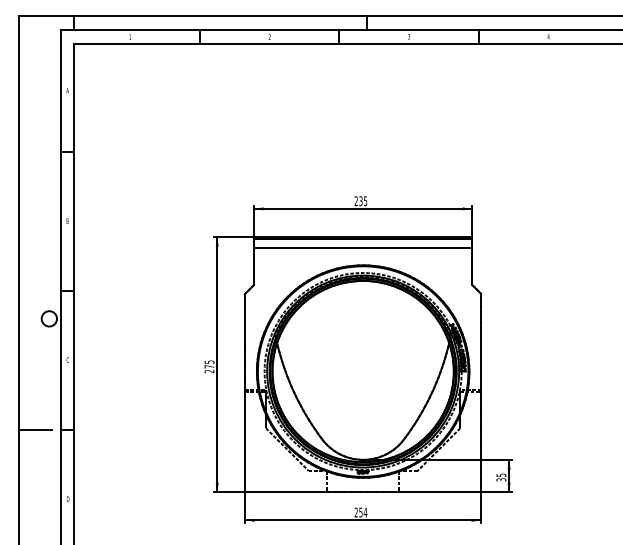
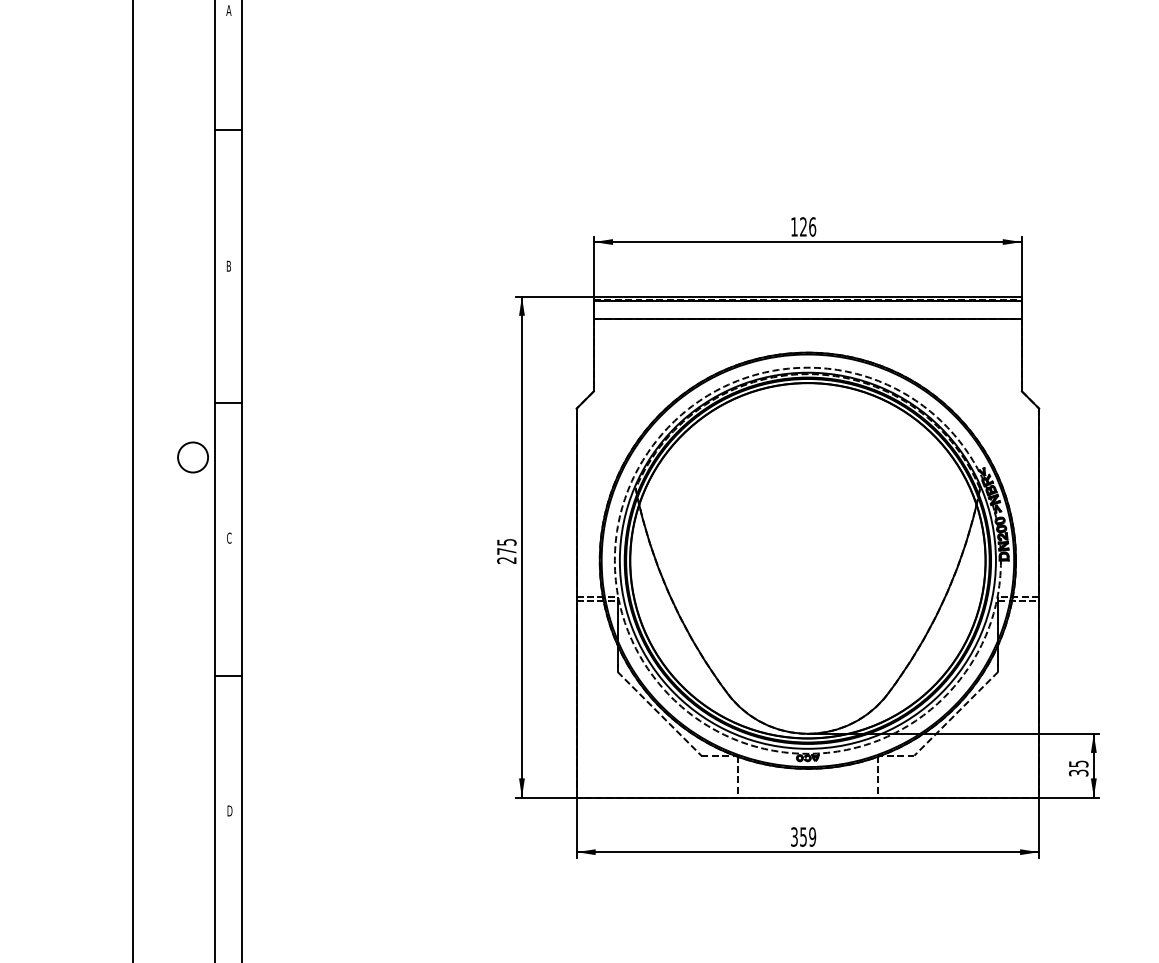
text: (360, 201) -> (802, 227), 235 -> 126
line: (35, 430) -> (165, 676), removed
text: (360, 512) -> (802, 836), 254 -> 359

